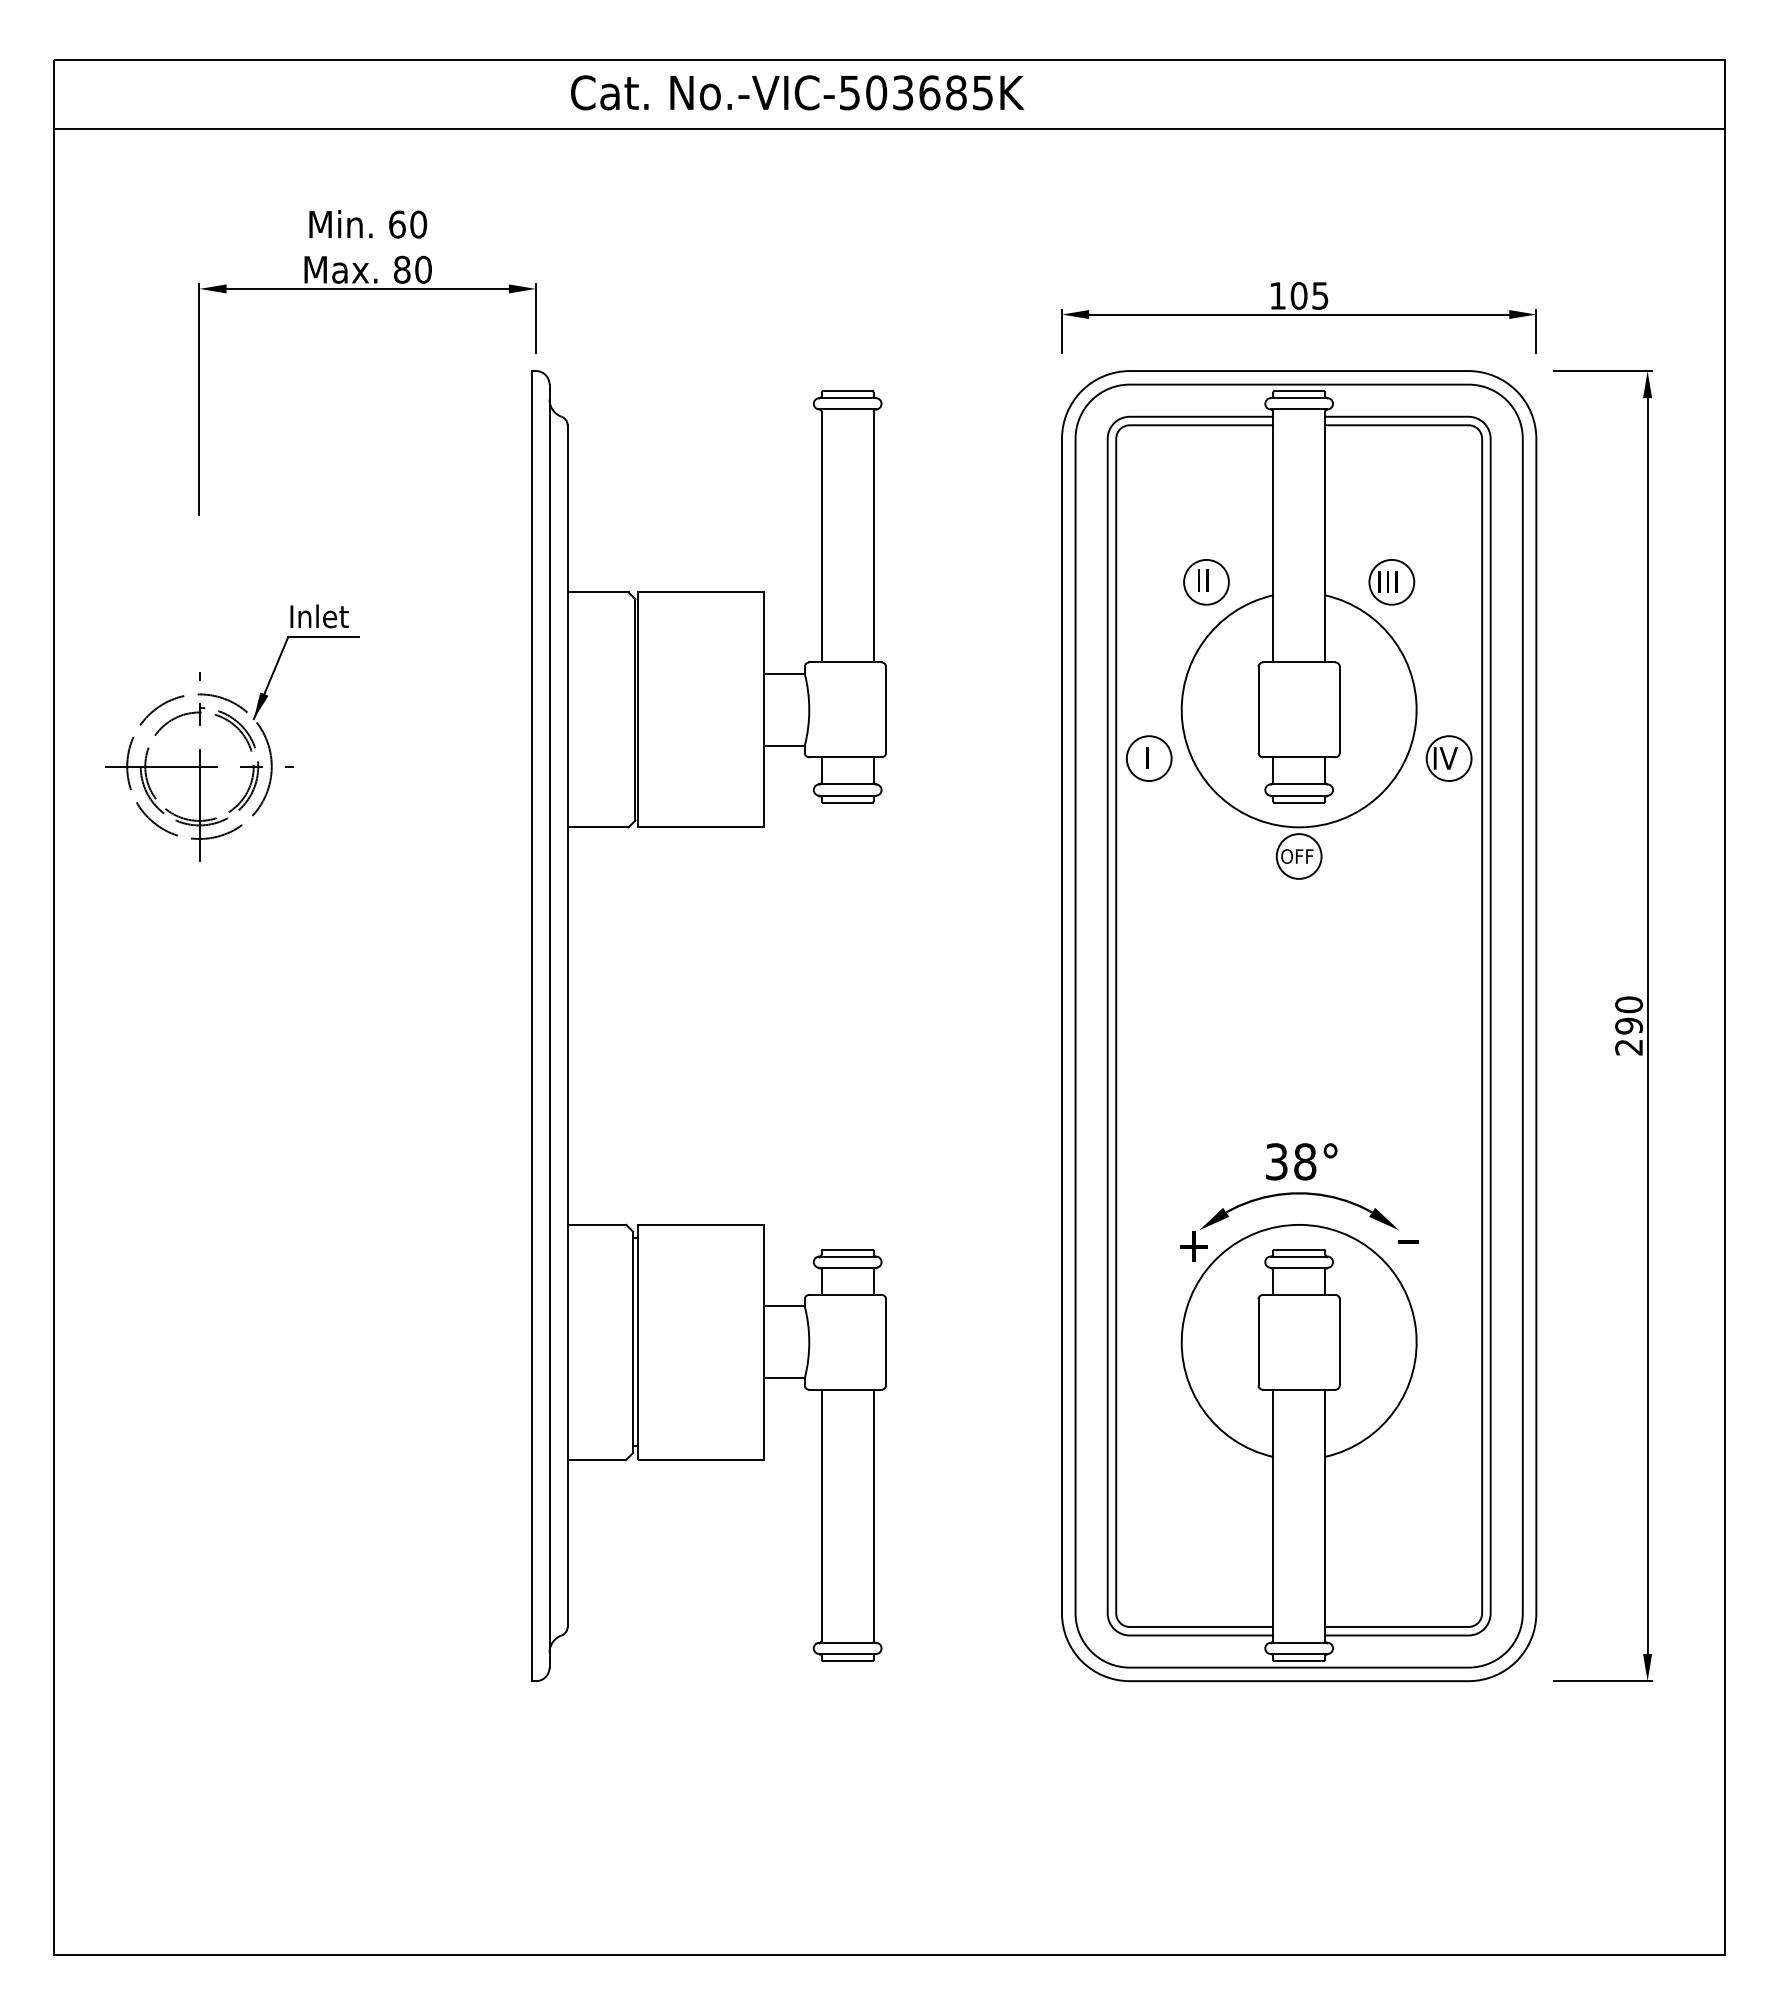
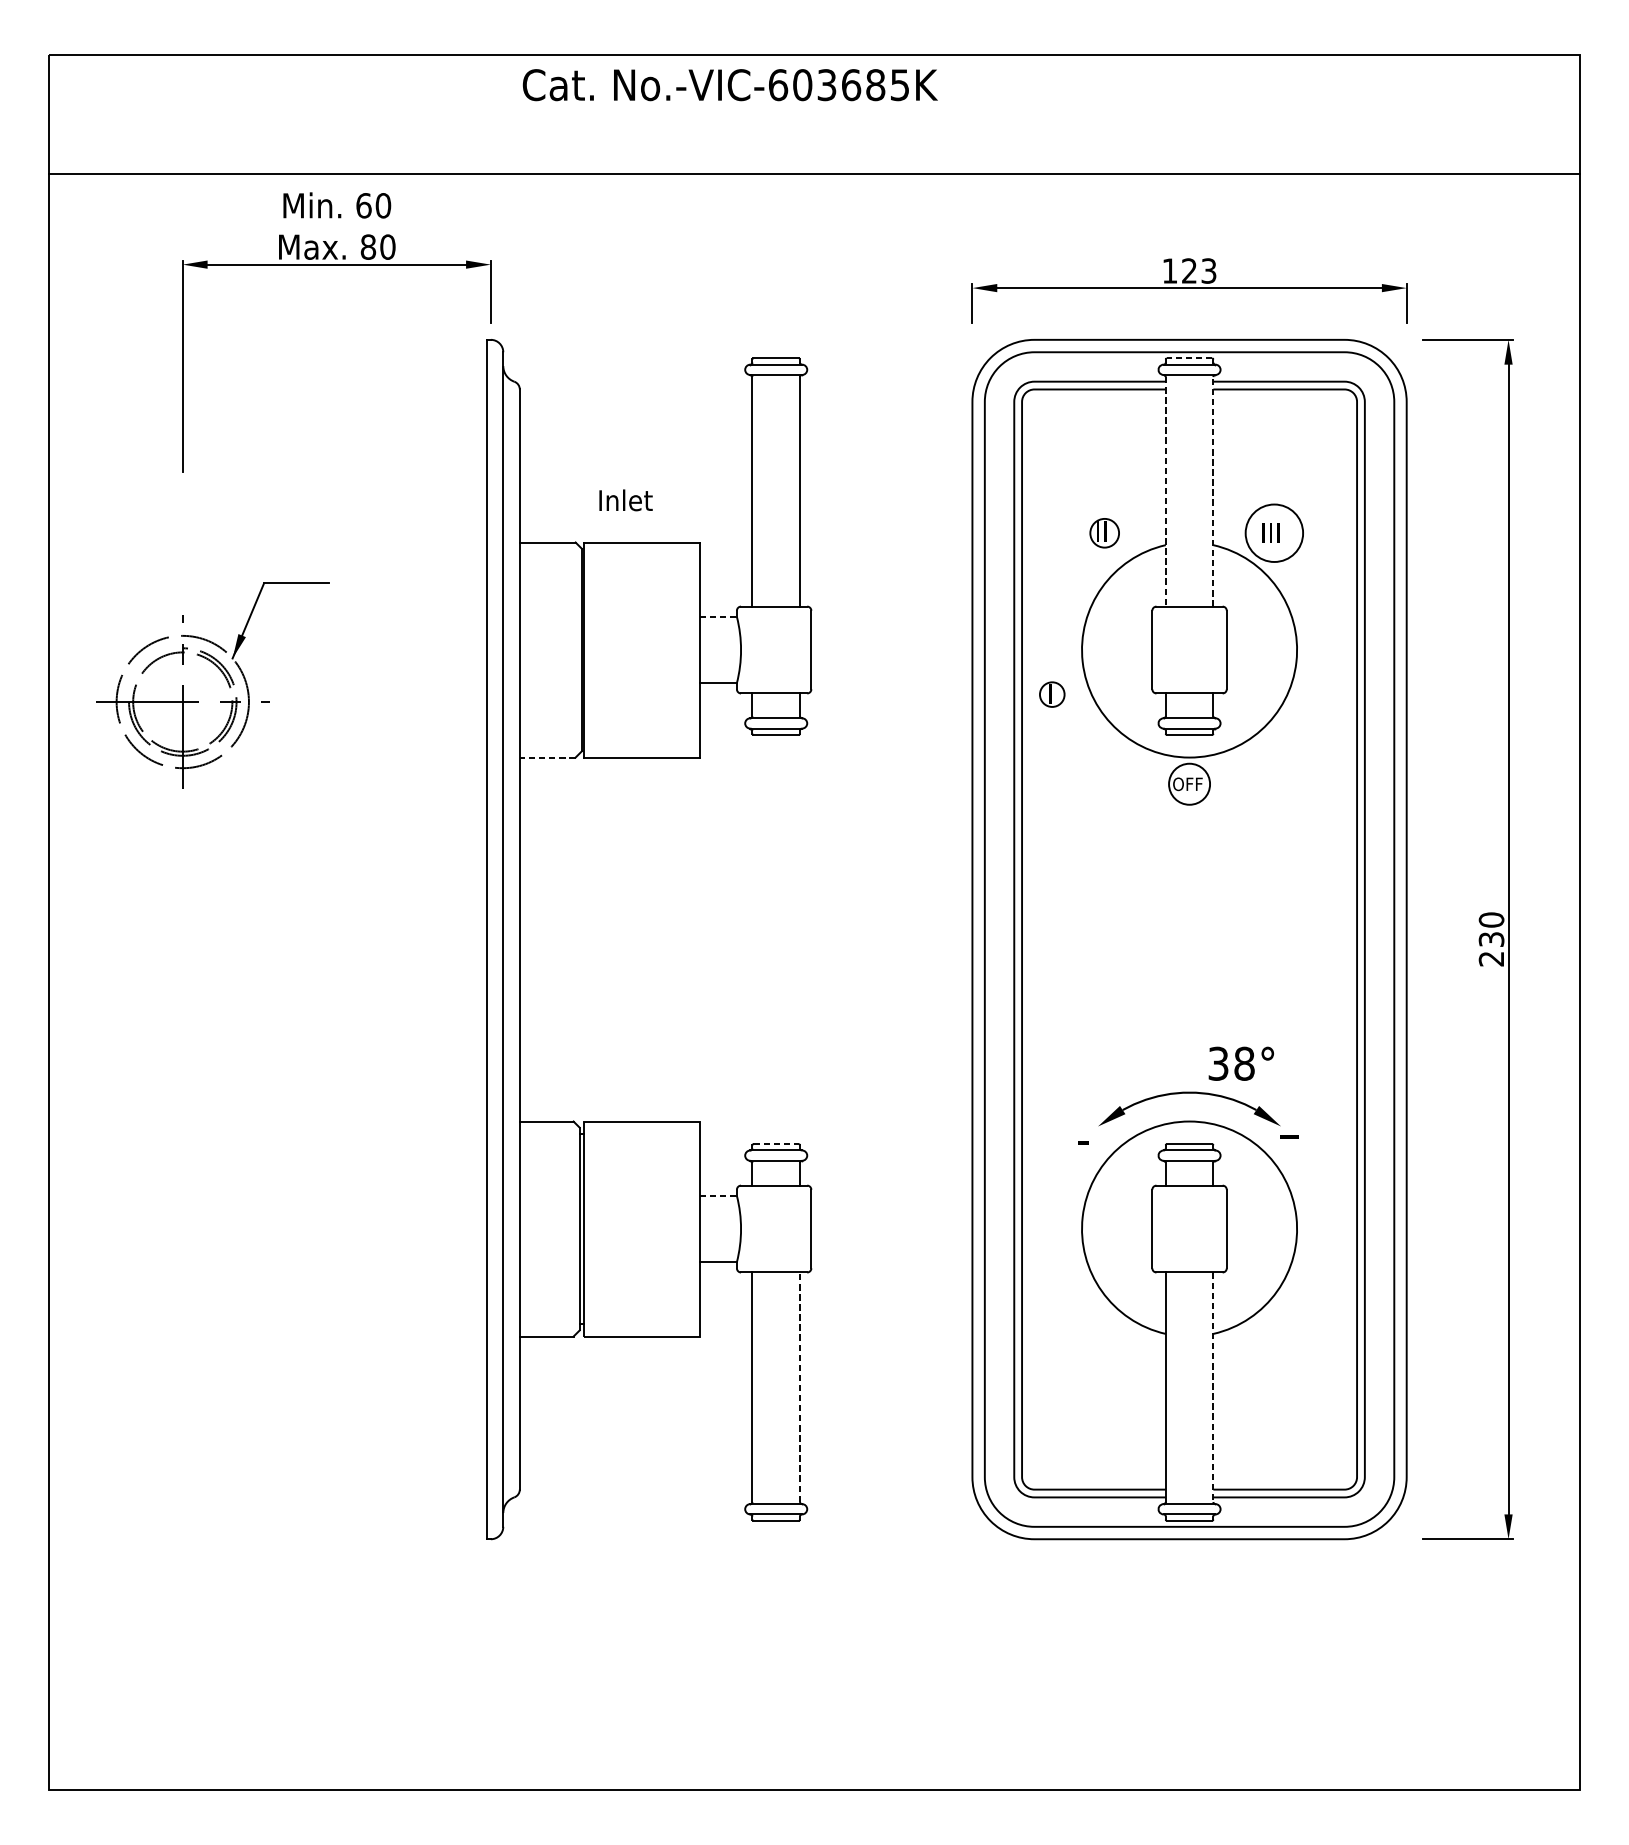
text: (849, 92) -> (777, 84), No.-VIC-503685K -> No.-VIC-603685K
line: (889, 128) -> (814, 173), moved
text: (1309, 295) -> (1199, 270), 105 -> 123
line: (1299, 391) -> (1189, 358), solid -> dashed
line: (1325, 536) -> (1213, 491), solid -> dashed
line: (1273, 537) -> (1166, 492), solid -> dashed
circle: (1206, 581) -> (1104, 532), size x0.7
circle: (1391, 581) -> (1274, 532), size x1.4
text: (319, 616) -> (625, 500), moved
line: (784, 673) -> (718, 616), solid -> dashed
circle: (1148, 758) -> (1051, 694), size x0.6
part: (1448, 758) -> (1326, 694), removed
line: (597, 827) -> (547, 757), solid -> dashed
text: (1628, 1025) -> (1491, 938), 290 -> 230
text: (1301, 1161) -> (1241, 1063), moved
text: (1192, 1246) -> (1091, 1141), + -> -
line: (847, 1249) -> (776, 1144), solid -> dashed
line: (784, 1306) -> (718, 1196), solid -> dashed
line: (873, 1514) -> (799, 1386), solid -> dashed
line: (1325, 1515) -> (1213, 1387), solid -> dashed

